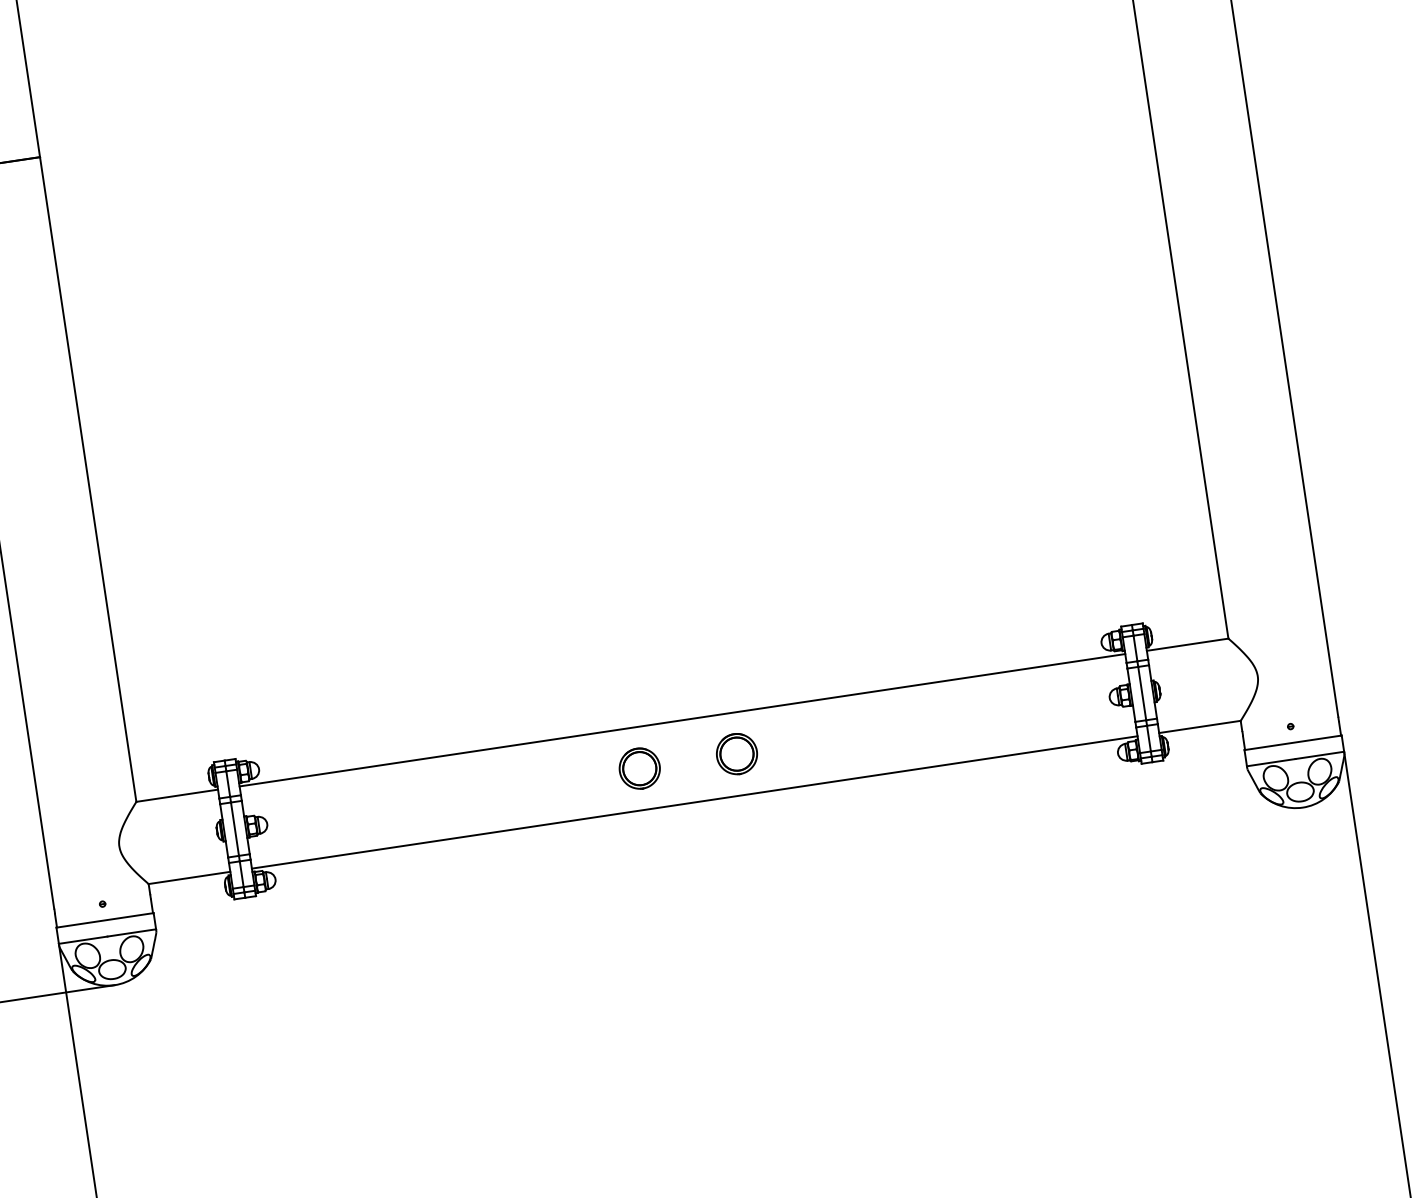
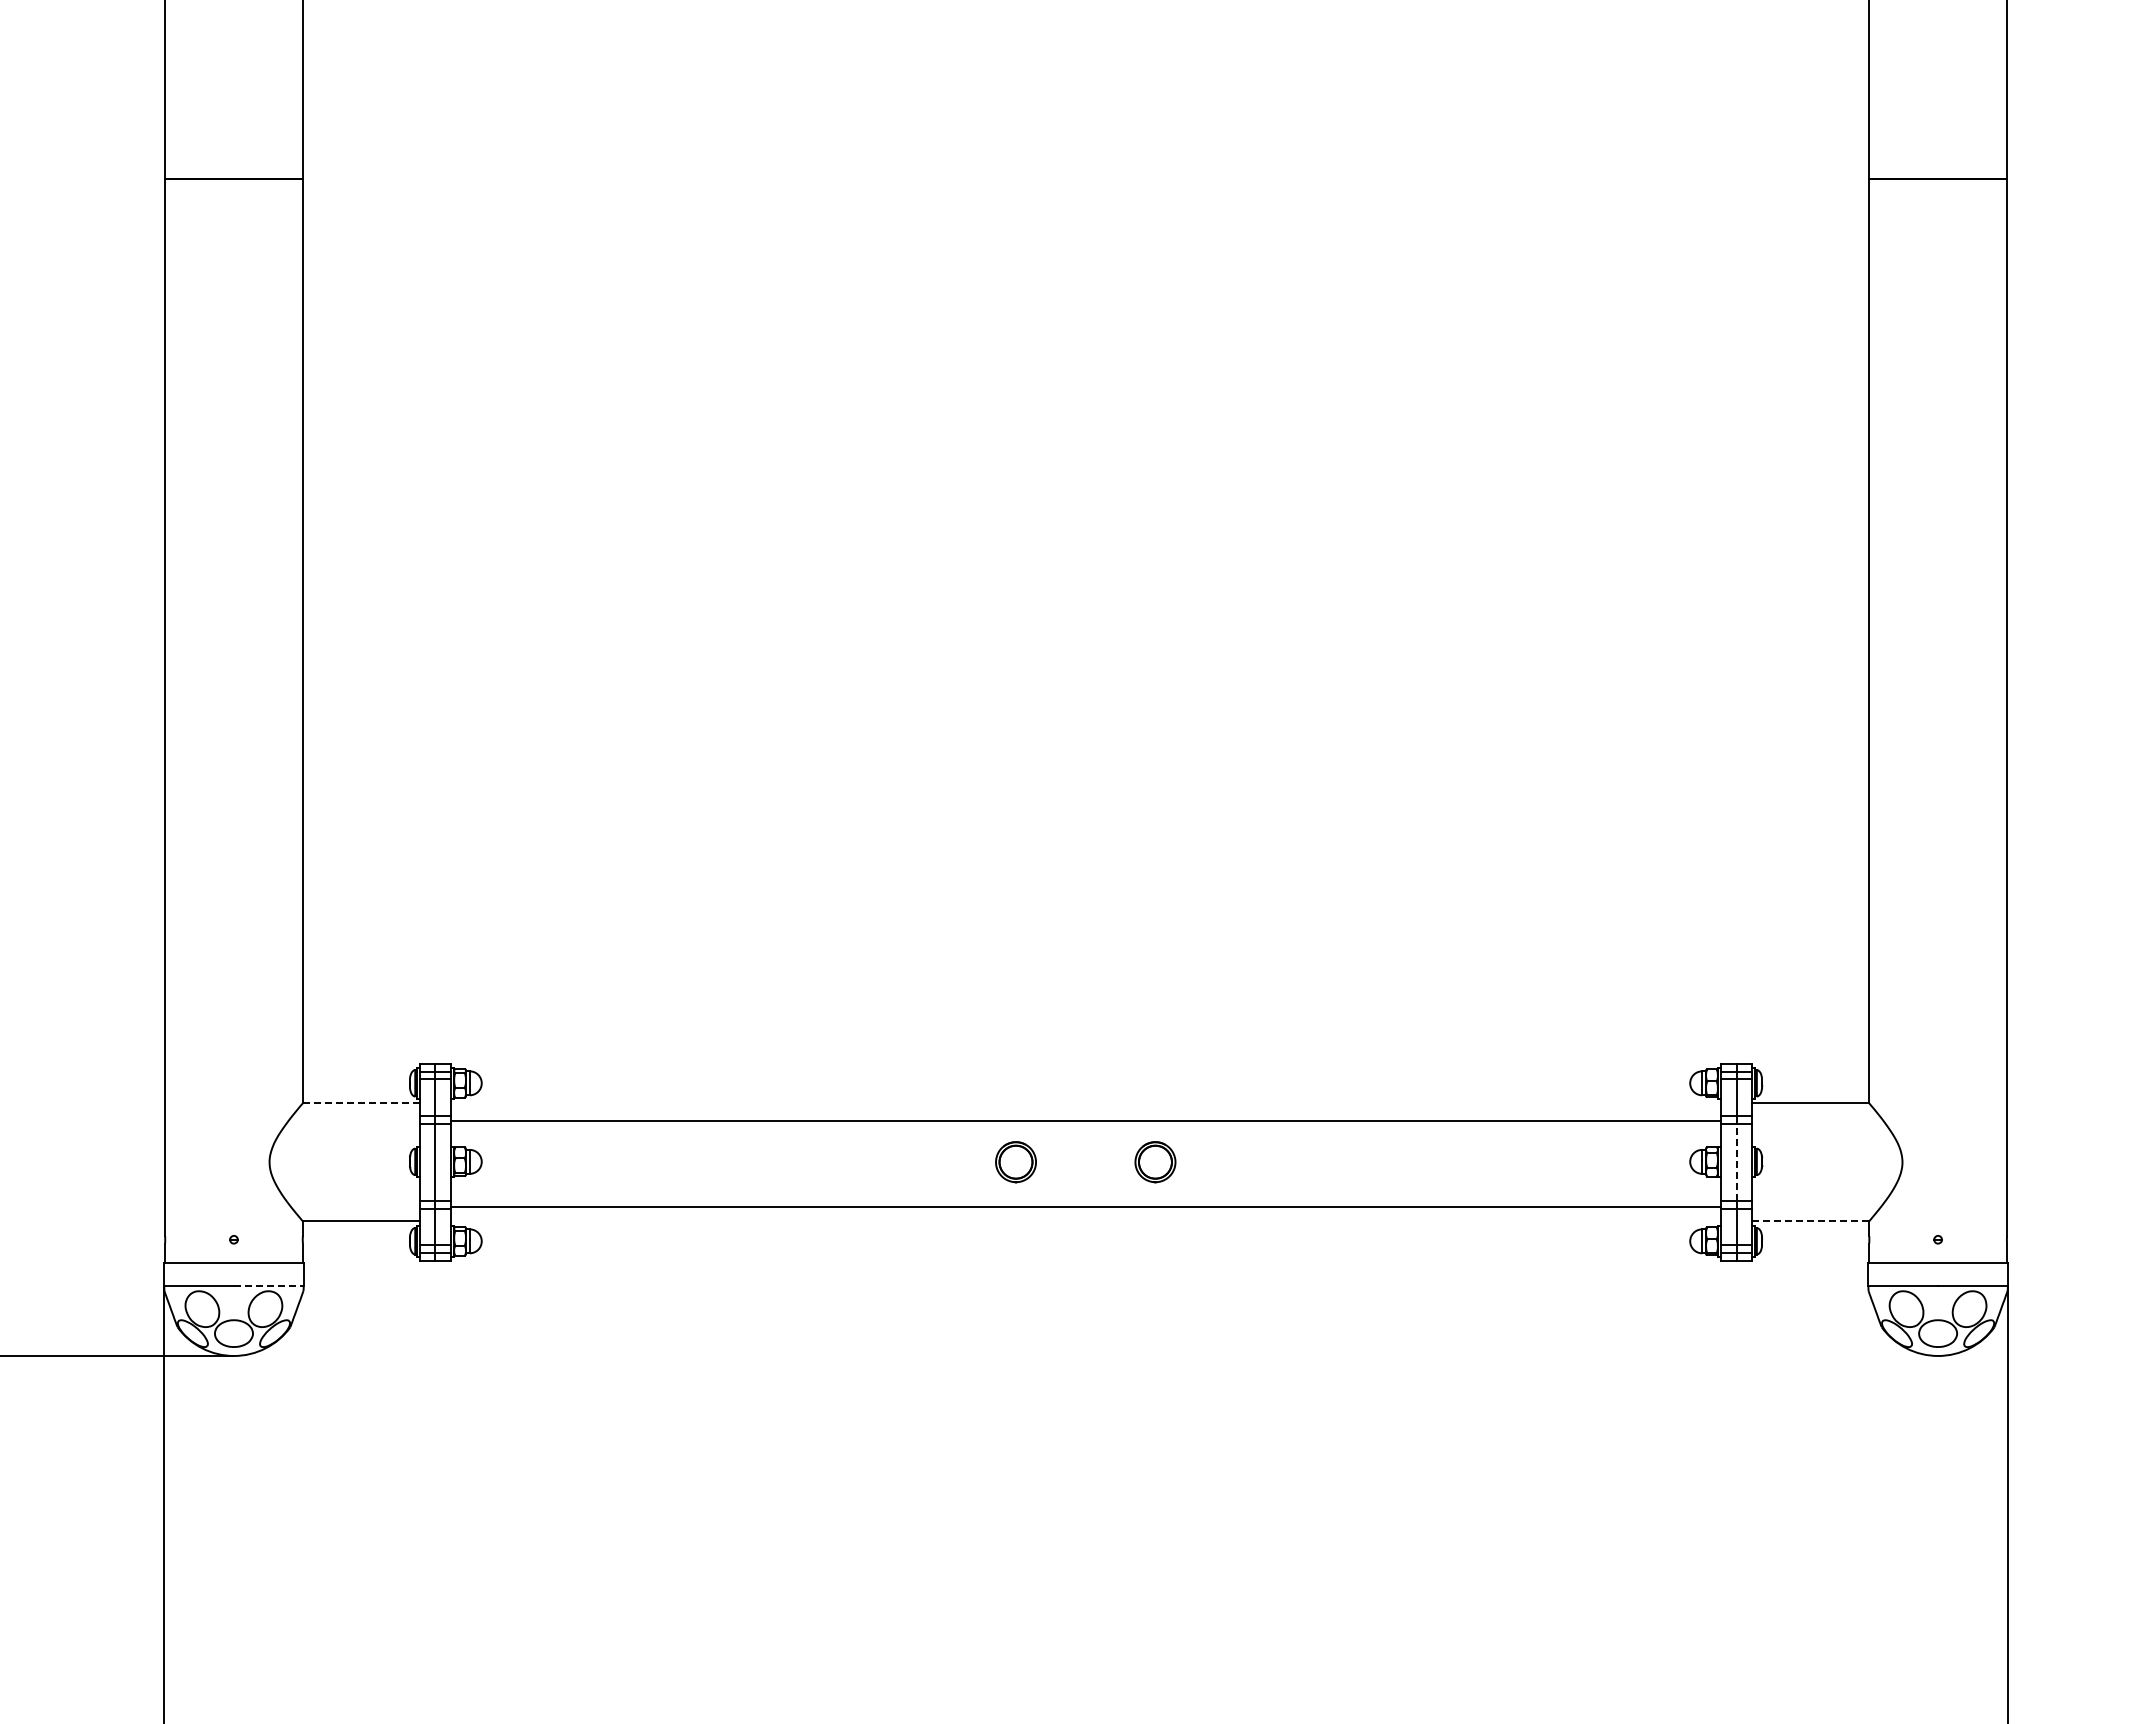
line: (1141, 693) -> (1736, 1161), solid -> dashed
line: (682, 720) -> (1085, 1207), moved
line: (1200, 727) -> (1811, 1221), solid -> dashed
part: (736, 753) -> (1155, 1161), size x0.7
part: (639, 768) -> (1015, 1161), size x0.7
line: (177, 795) -> (361, 1103), solid -> dashed
line: (694, 802) -> (1085, 1121), moved
line: (131, 933) -> (268, 1286), solid -> dashed

